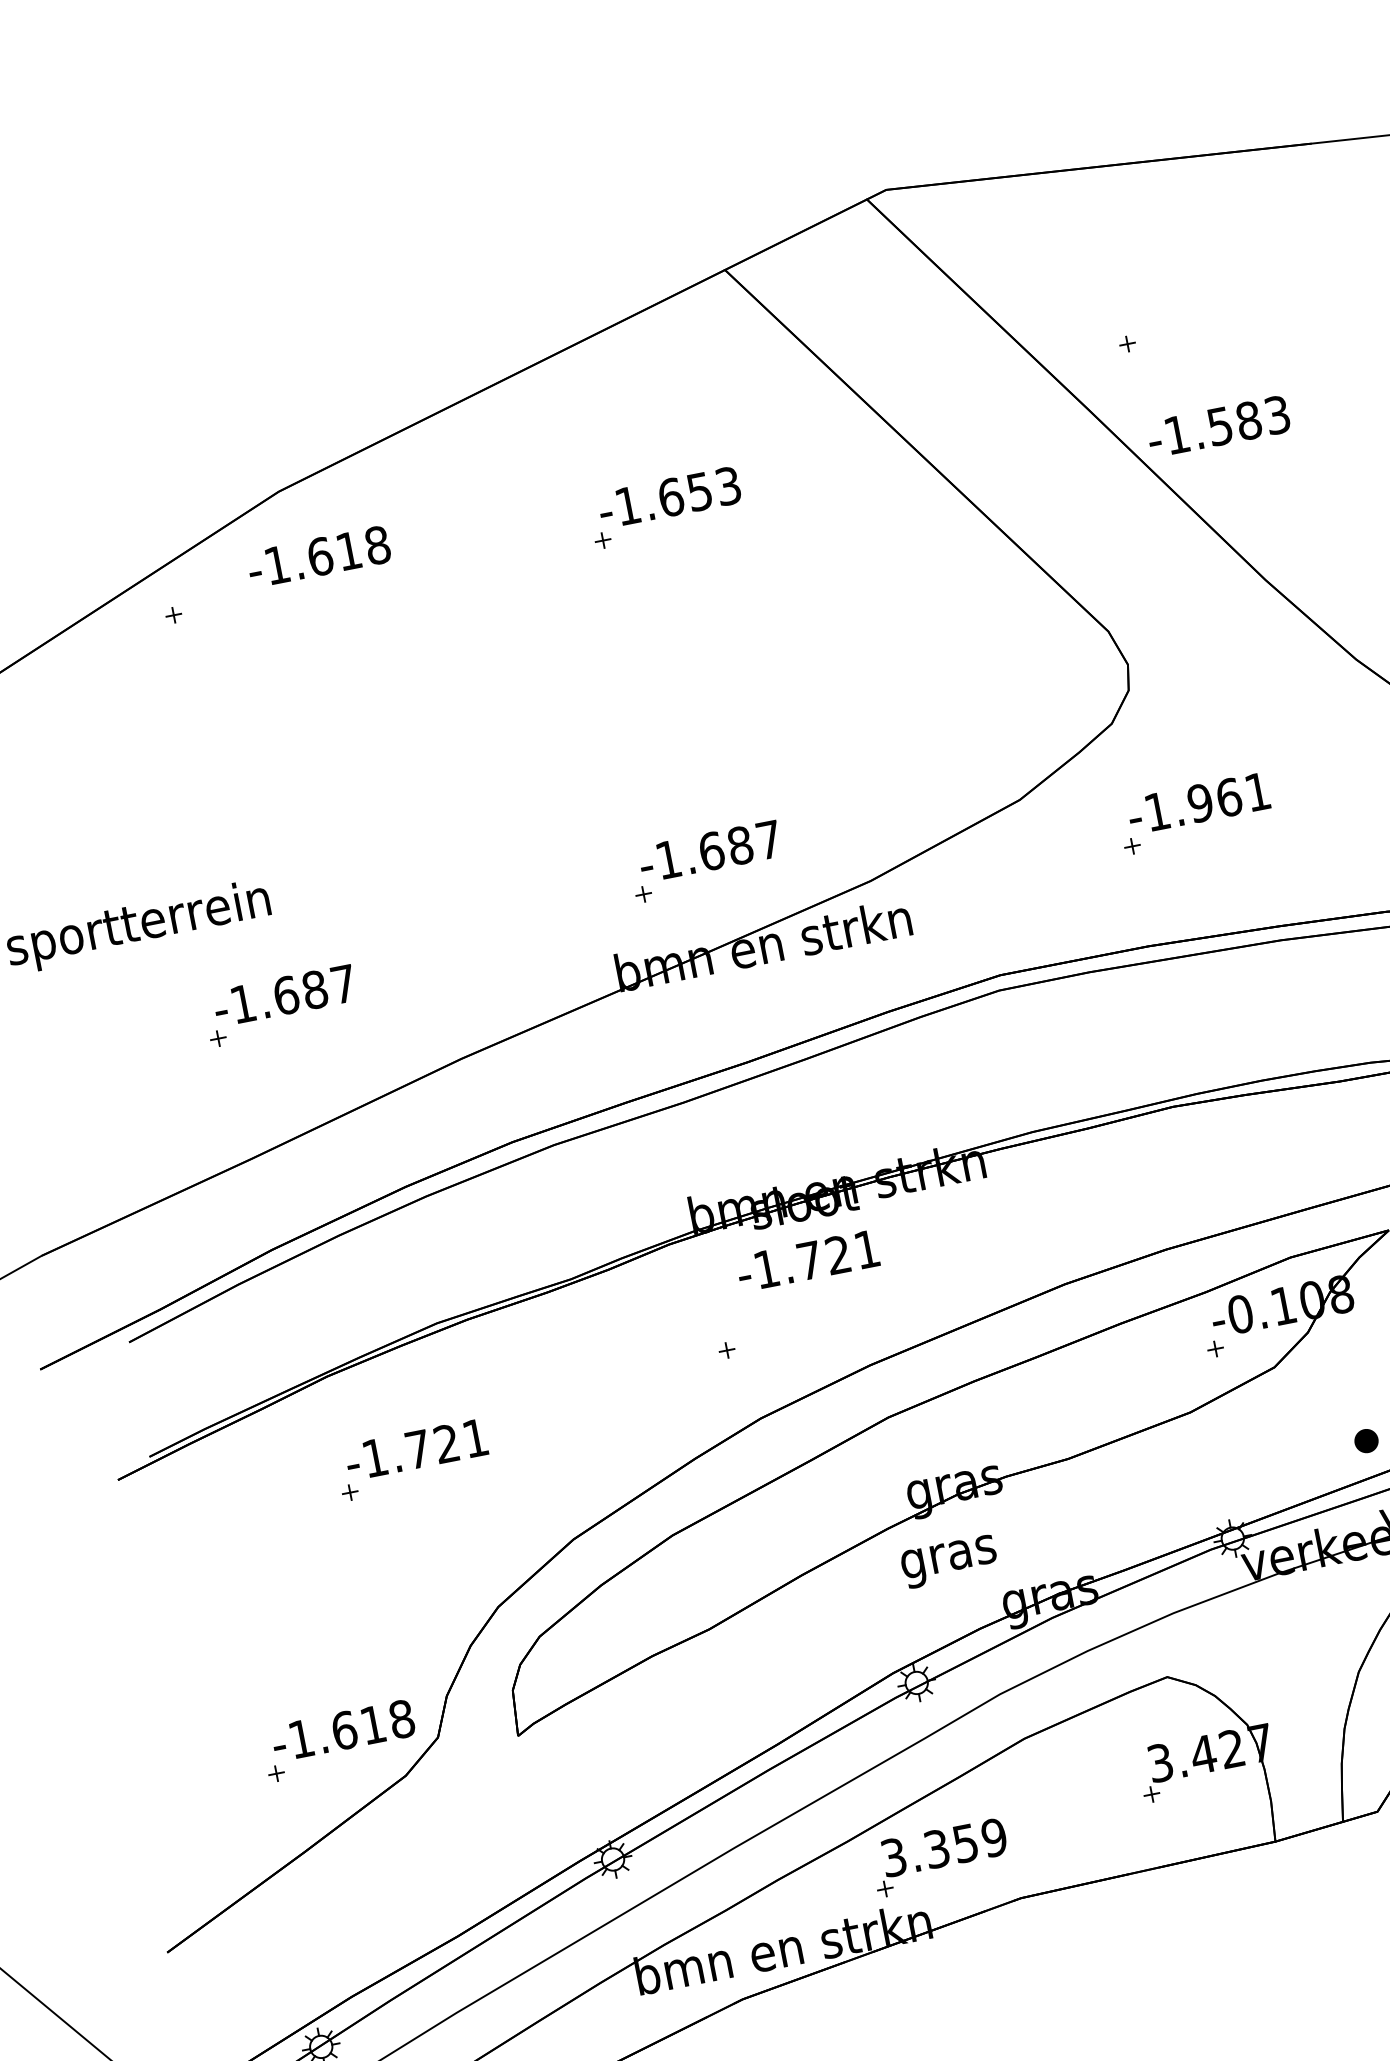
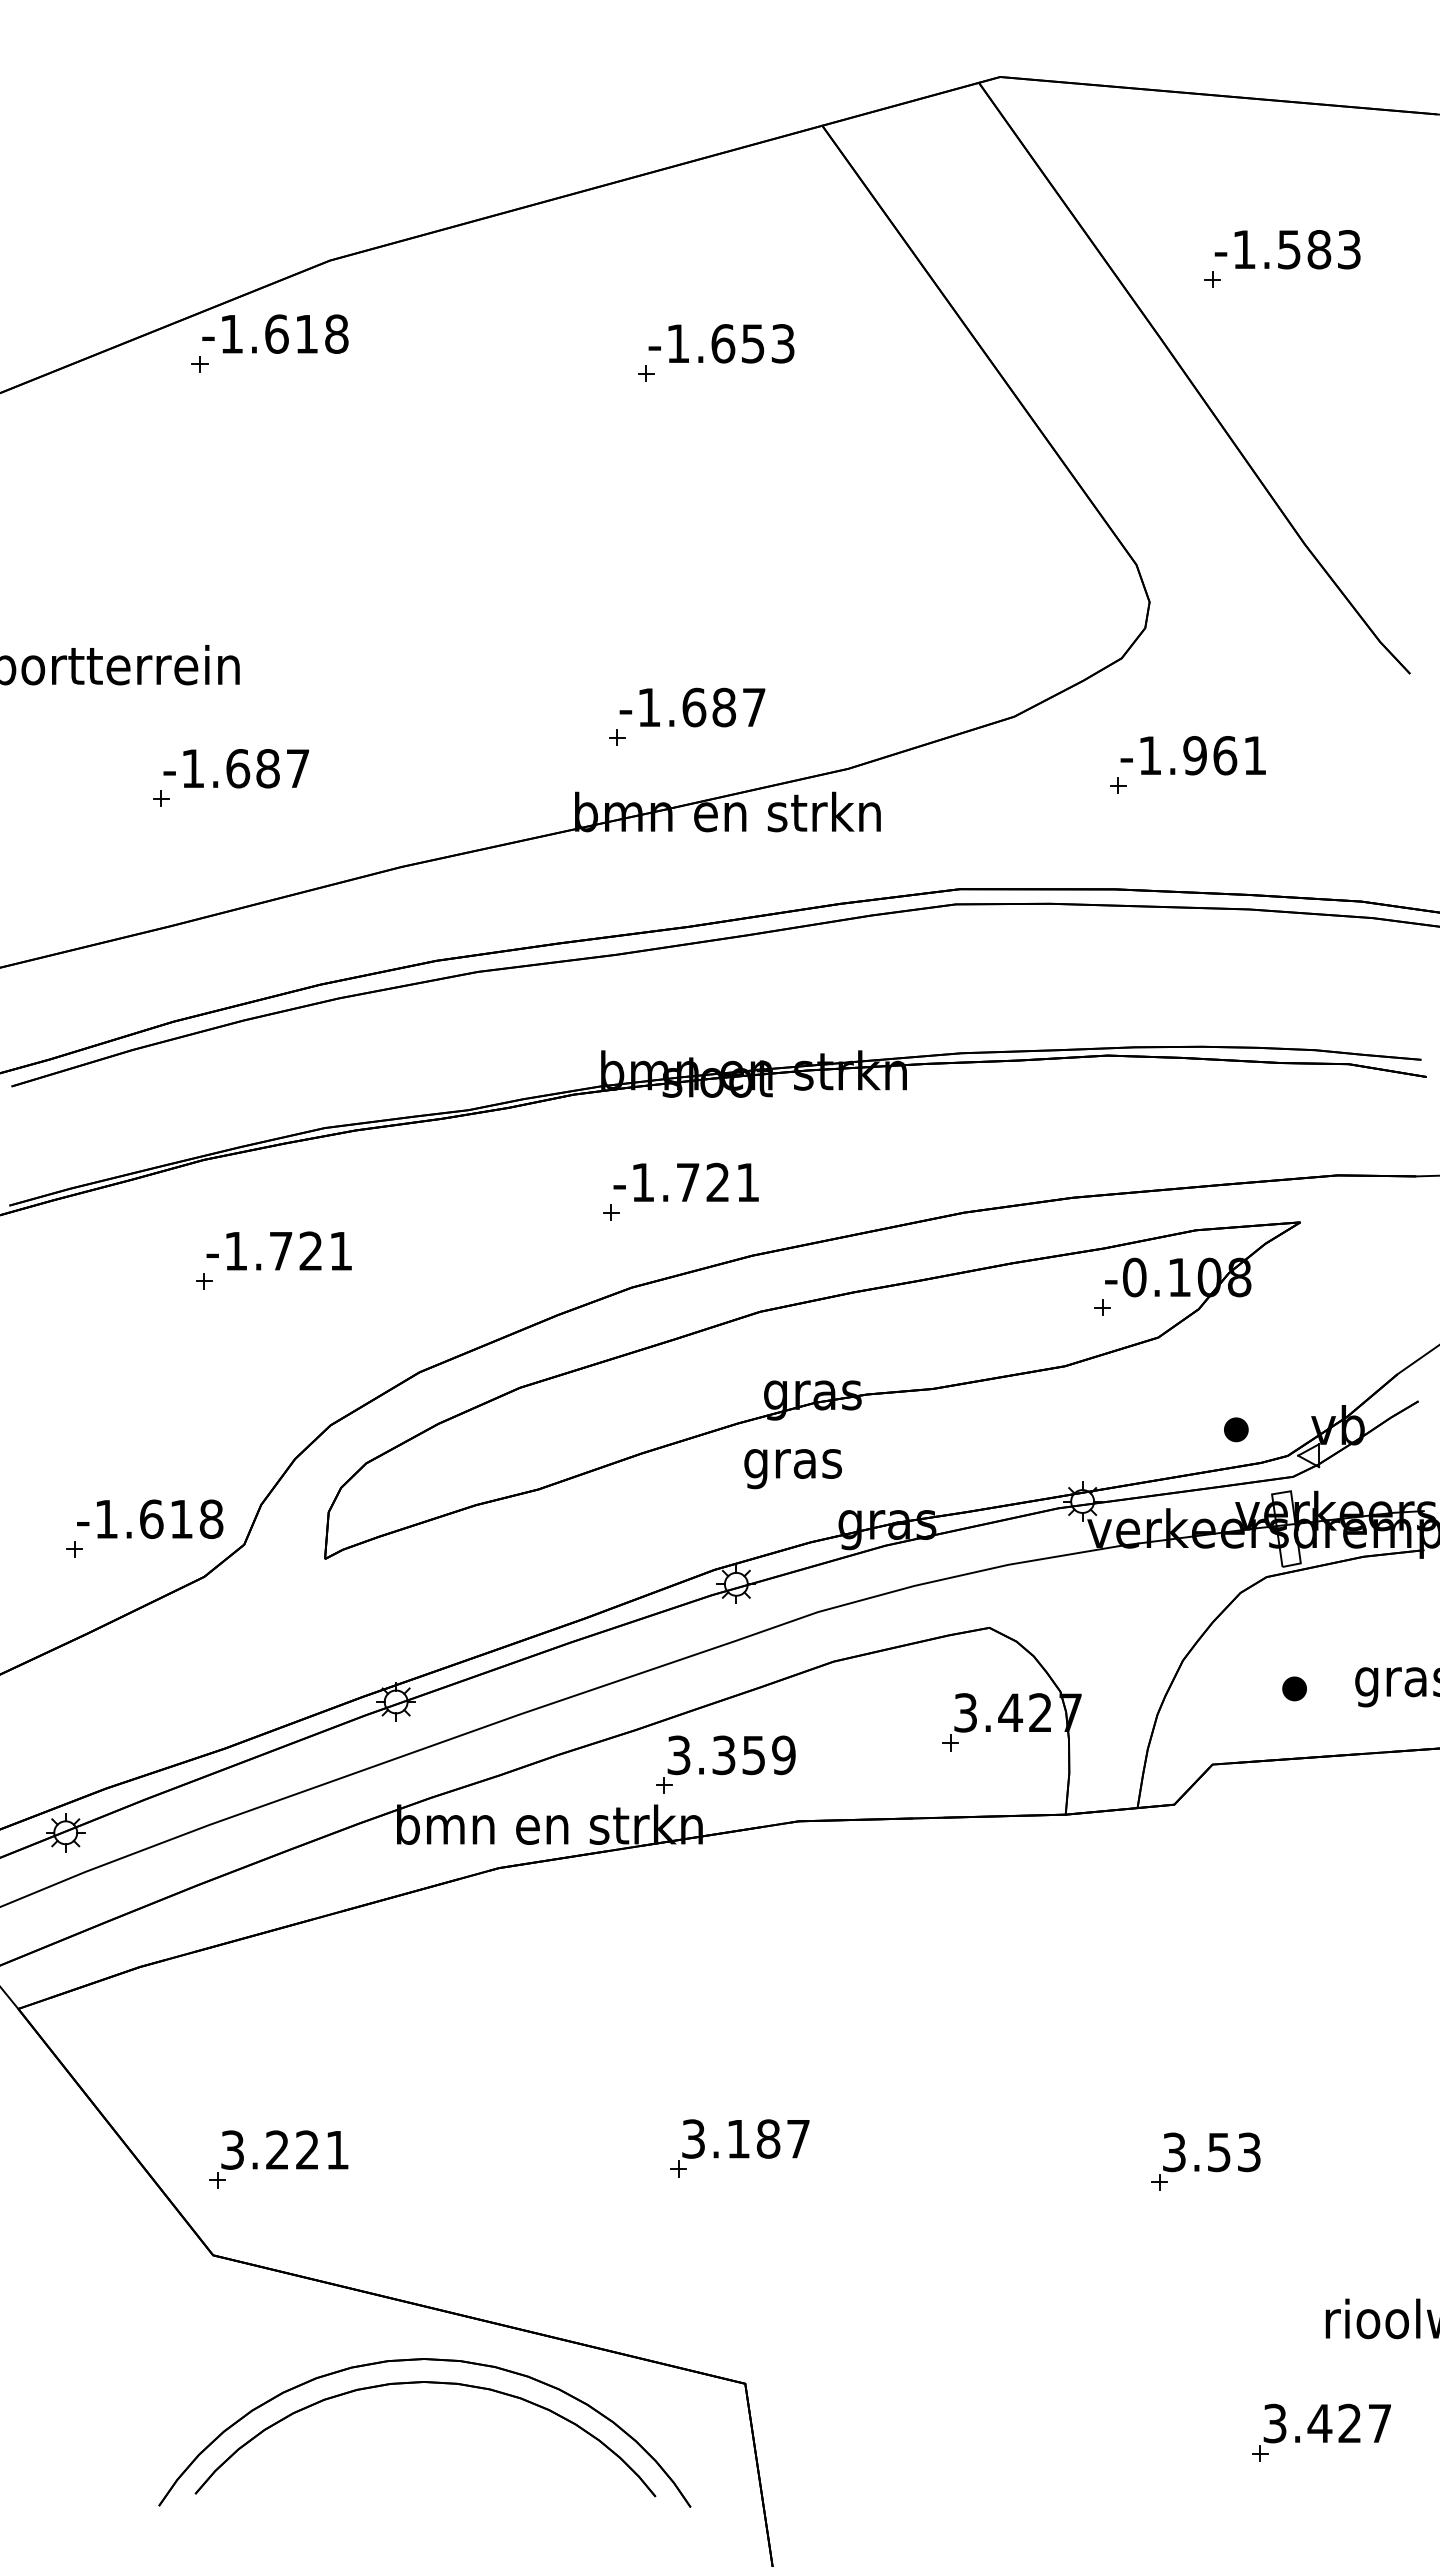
text: (1218, 426) -> (1287, 249), moved
text: (318, 556) -> (275, 333), moved
text: (807, 1260) -> (685, 1181), moved

